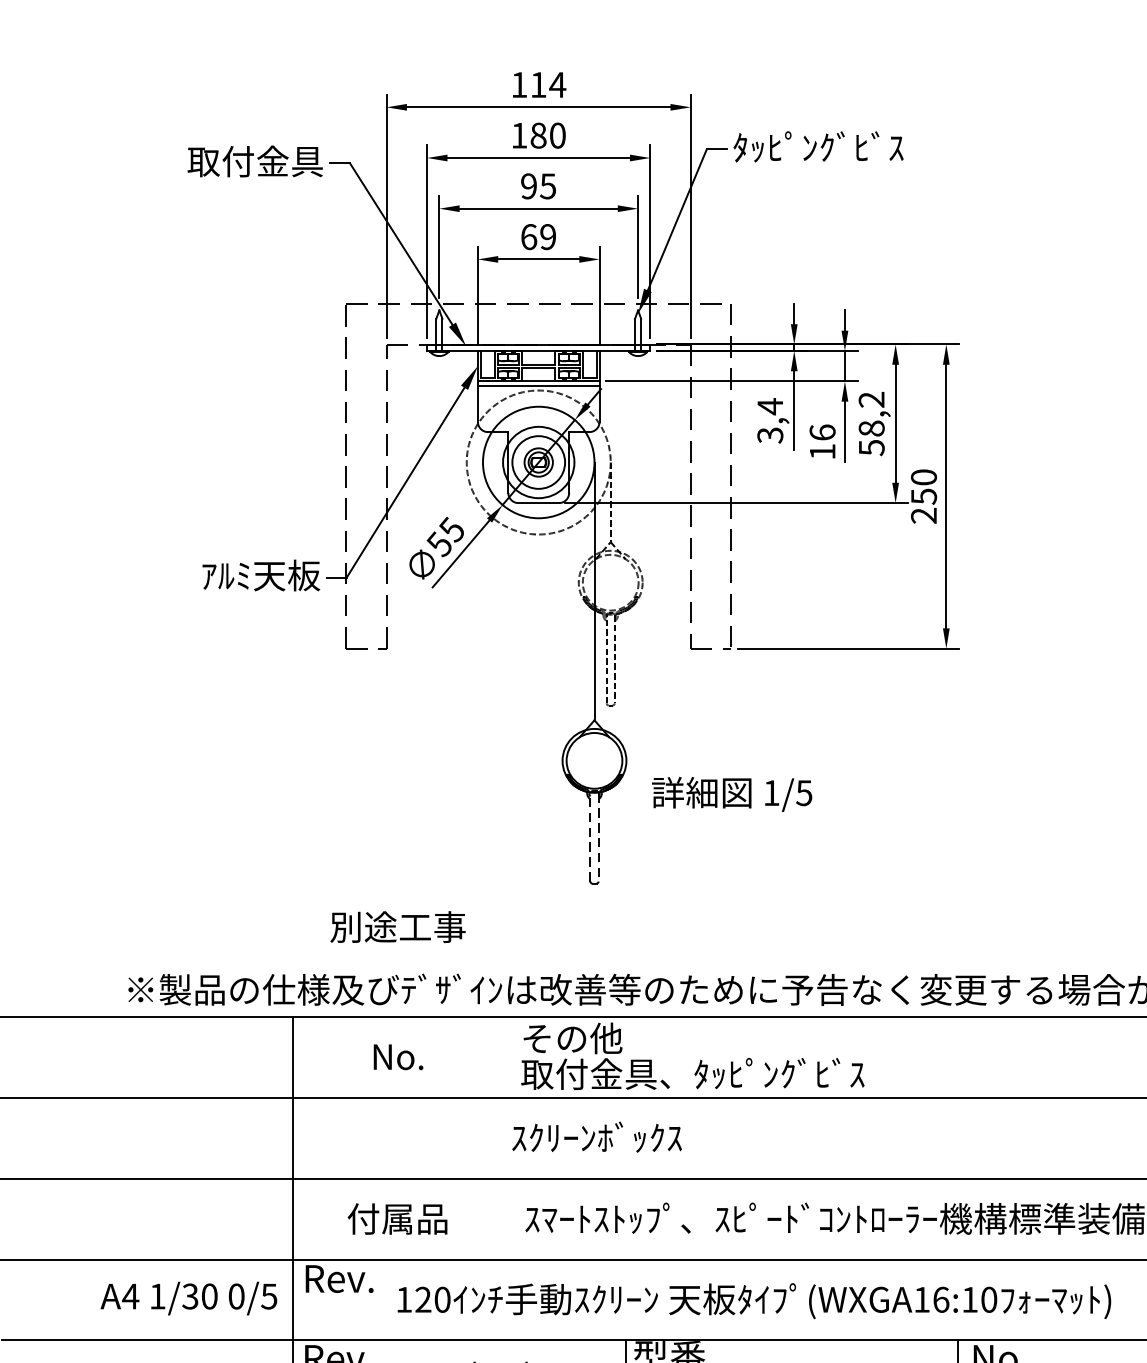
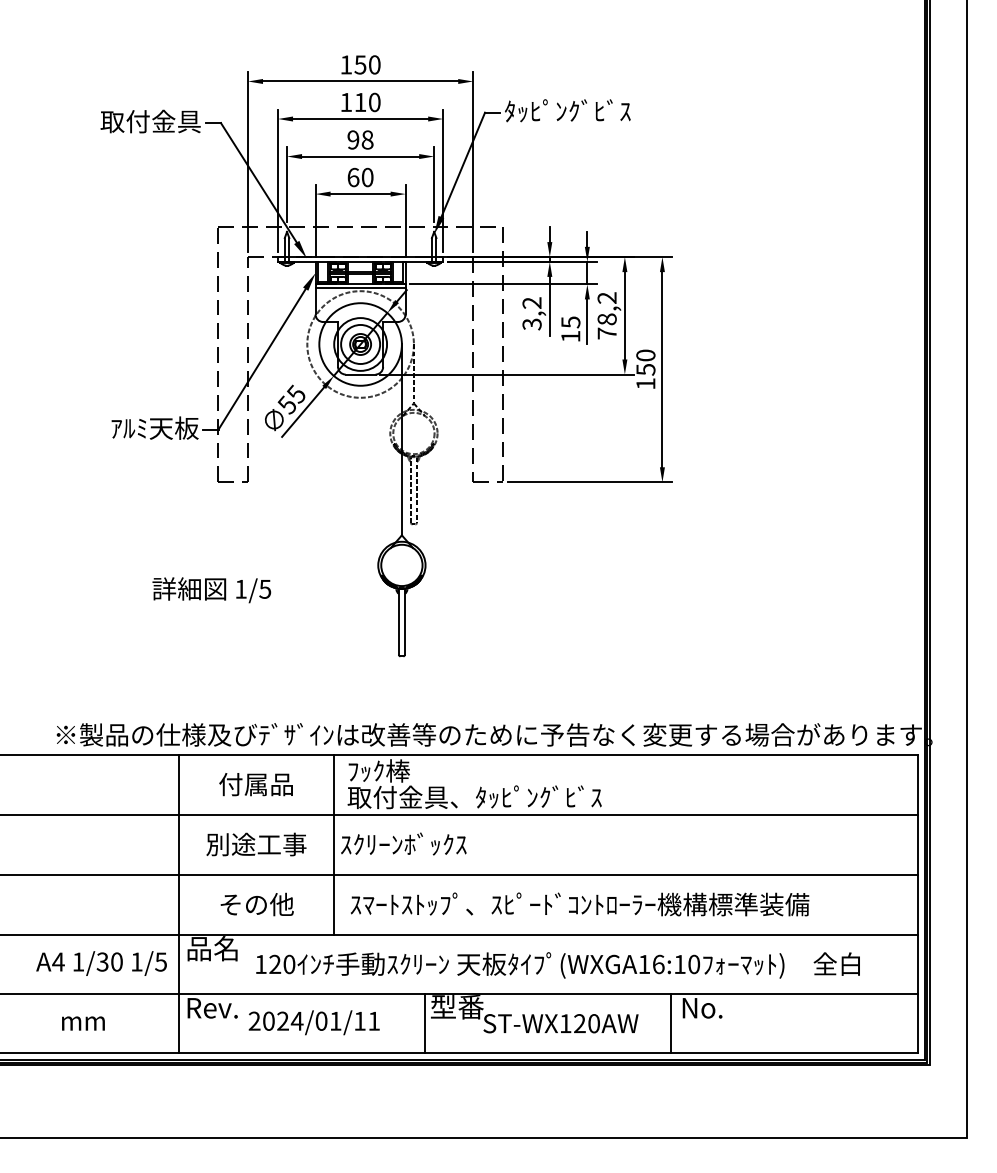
text: (548, 84) -> (367, 64), 114 -> 150
text: (538, 135) -> (360, 102), 180 -> 110
text: (548, 185) -> (367, 139), 95 -> 98
text: (548, 236) -> (367, 177), 69 -> 60
text: (769, 405) -> (531, 302), 3,4 -> 3,2
text: (822, 432) -> (570, 322), 16 -> 15
text: (870, 447) -> (606, 333), 58,2 -> 78,2
text: (923, 515) -> (645, 383), 250 -> 150
text: (731, 794) -> (211, 590), moved
line: (589, 837) -> (398, 622), dashed -> solid
line: (597, 837) -> (404, 622), dashed -> solid
text: (398, 927) -> (256, 844), moved
text: (572, 1037) -> (385, 770), その他 -> ﾌｯｸ棒
text: (396, 1056) -> (255, 784), No. -> 付属品
line: (503, 1137) -> (334, 844), added
text: (398, 1218) -> (256, 904), 付属品 -> その他
text: (338, 1278) -> (212, 948), Rev. -> 品名
text: (236, 1295) -> (136, 961), 0/5 -> 1/5

